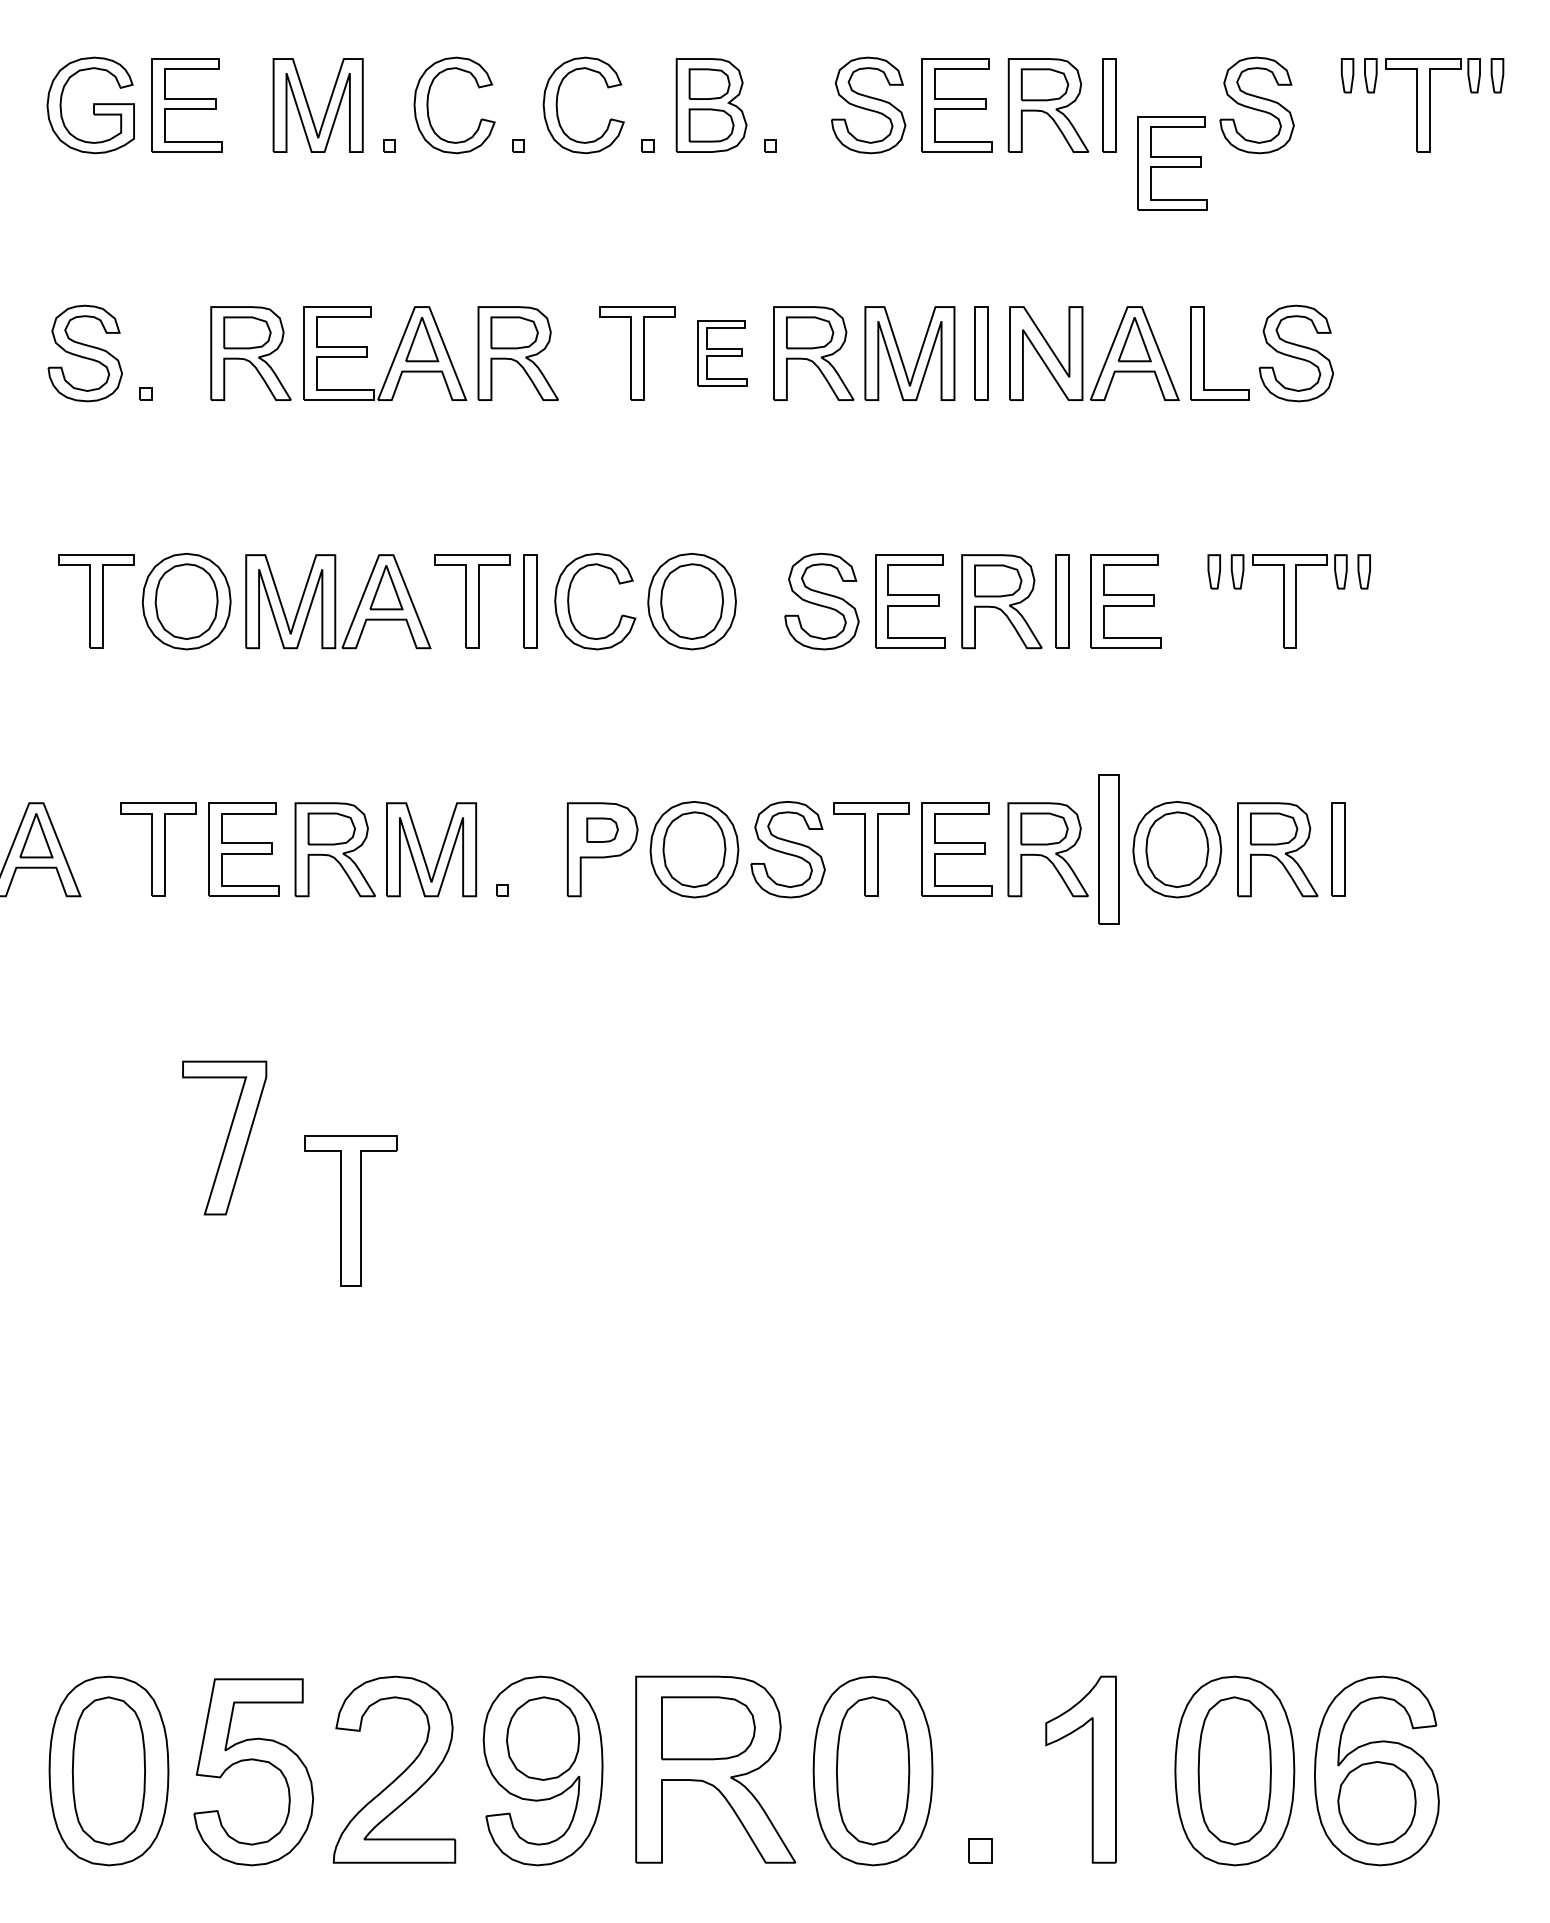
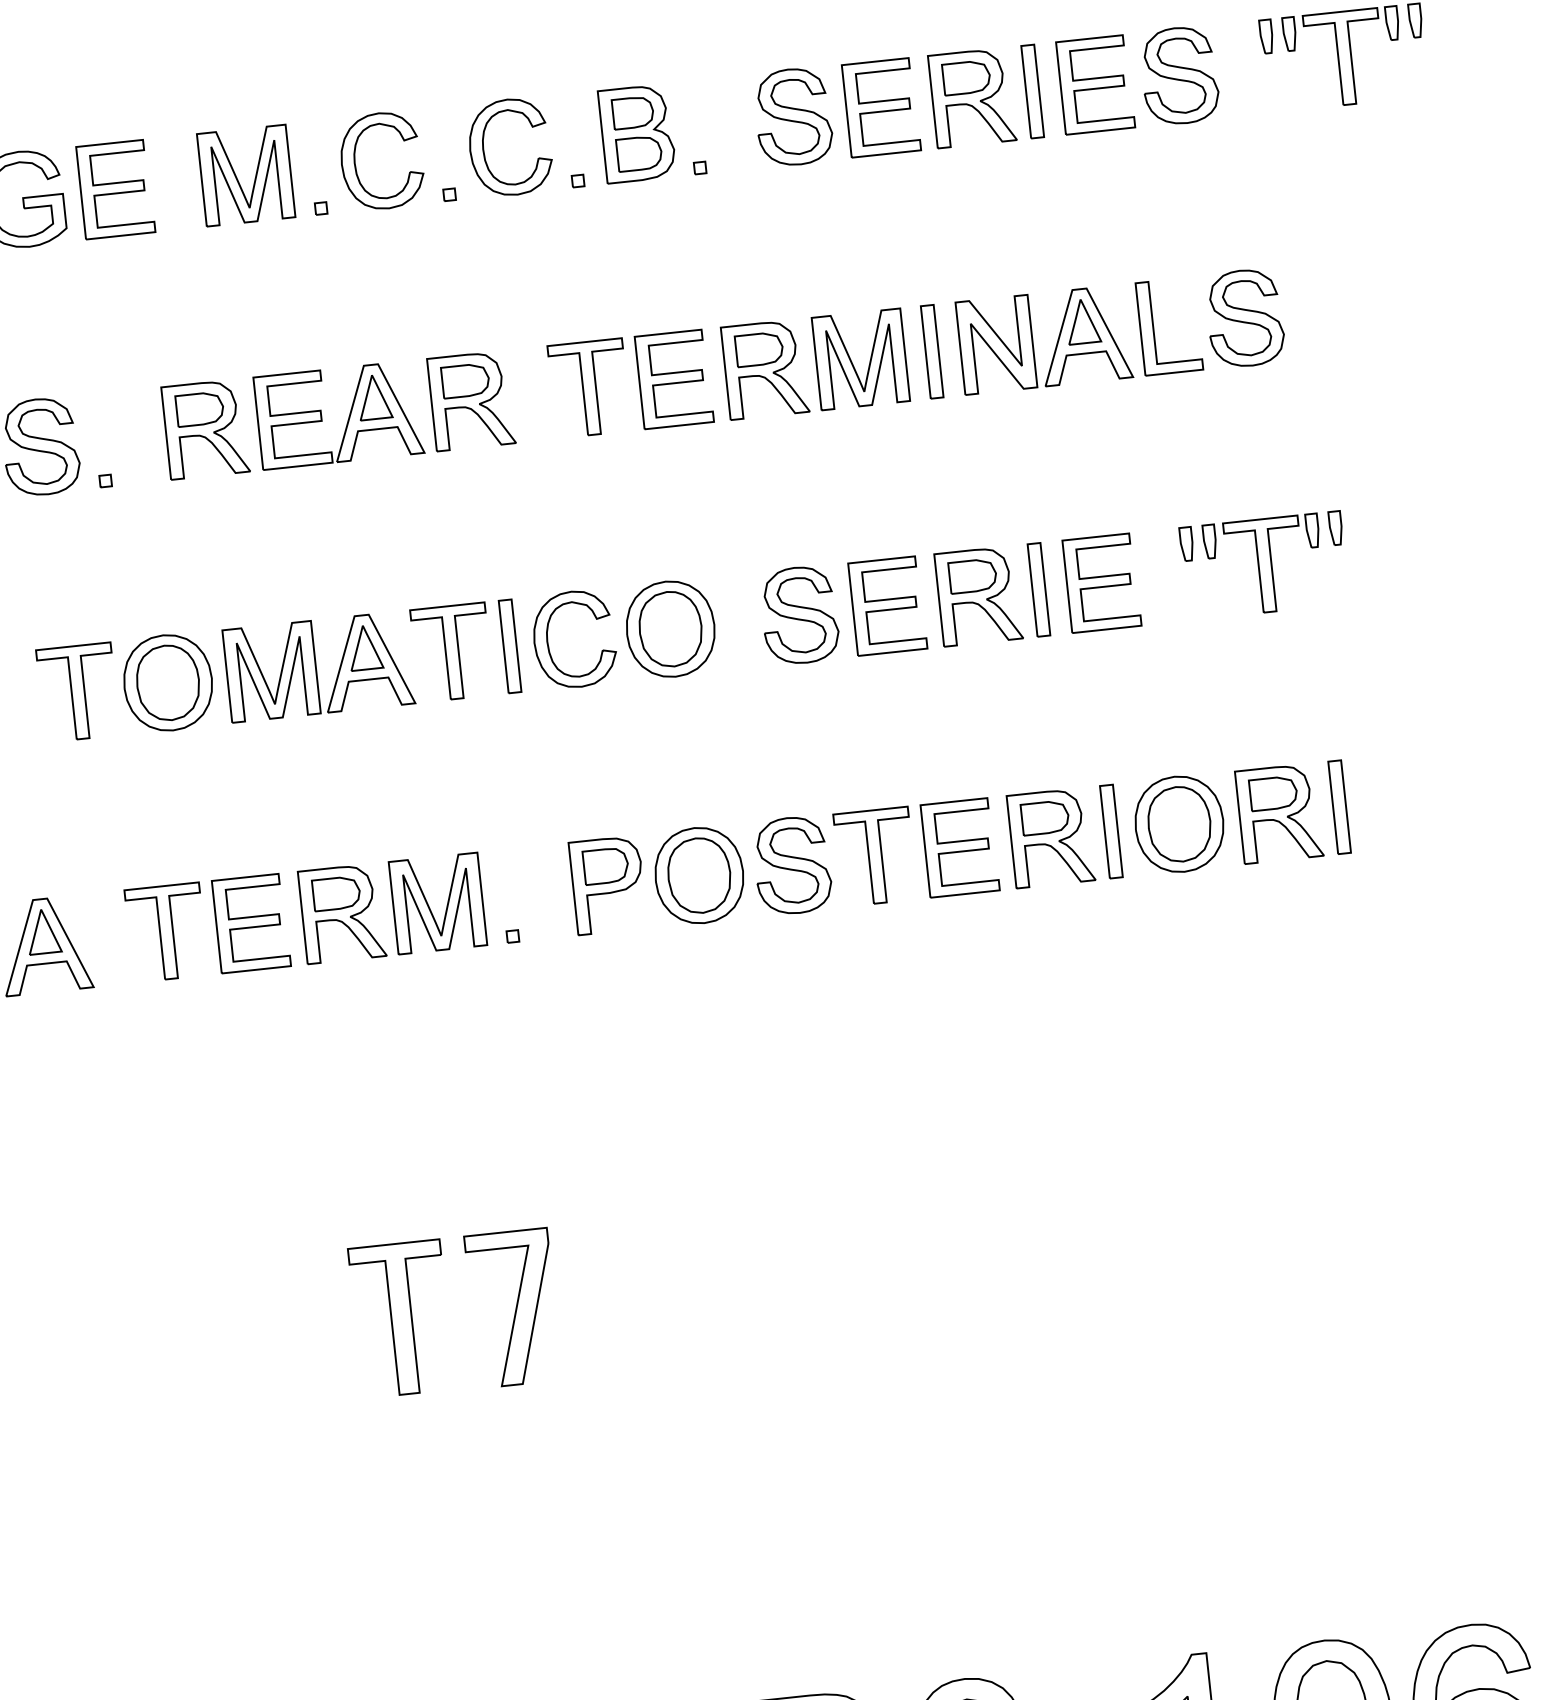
part: (1172, 163) -> (1095, 84), moved
part: (721, 353) -> (673, 379), size x1.43
part: (602, 829) -> (605, 865), size x1.43
part: (1108, 849) -> (1111, 831), size x0.62
part: (224, 1137) -> (513, 1307), moved
part: (350, 1210) -> (400, 1318), moved

